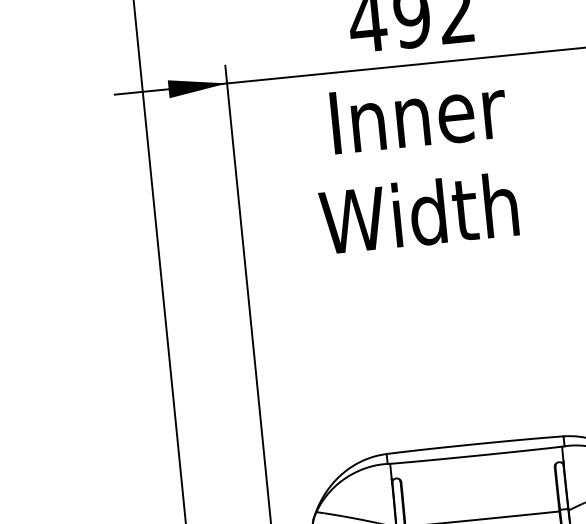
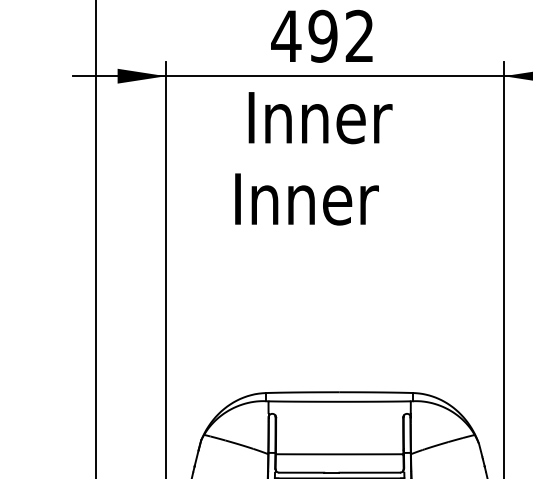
text: (418, 213) -> (312, 198), Width -> Inner

